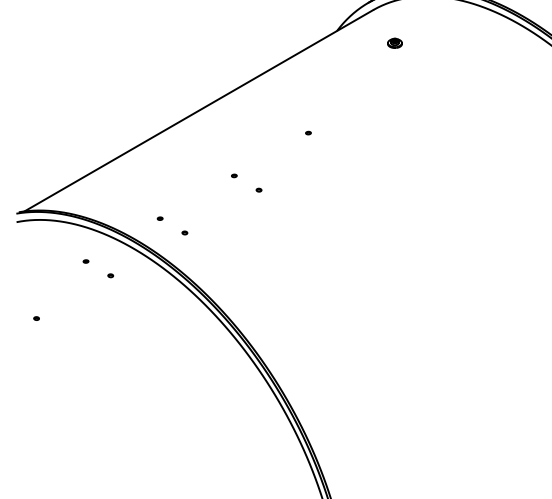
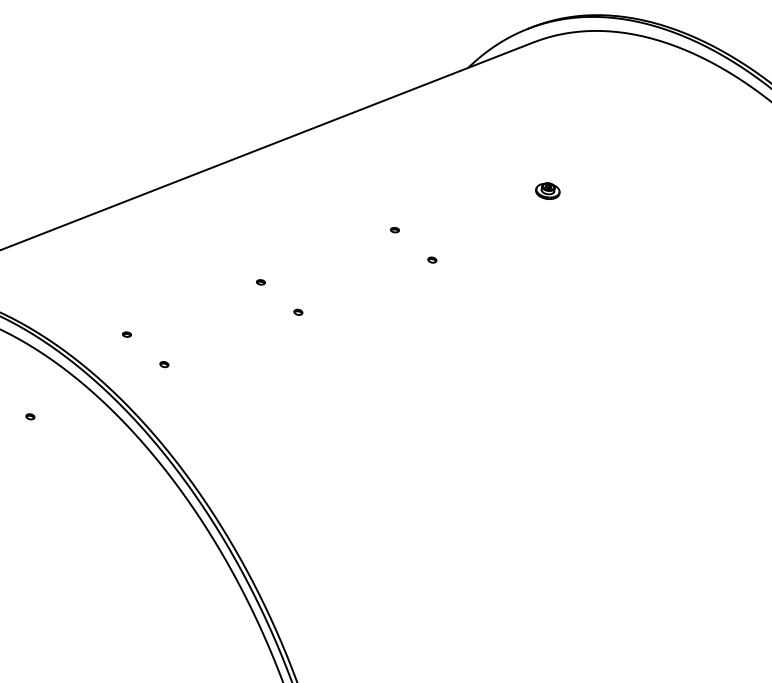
part: (394, 42) -> (547, 189), moved
part: (332, 147) -> (431, 260), added

